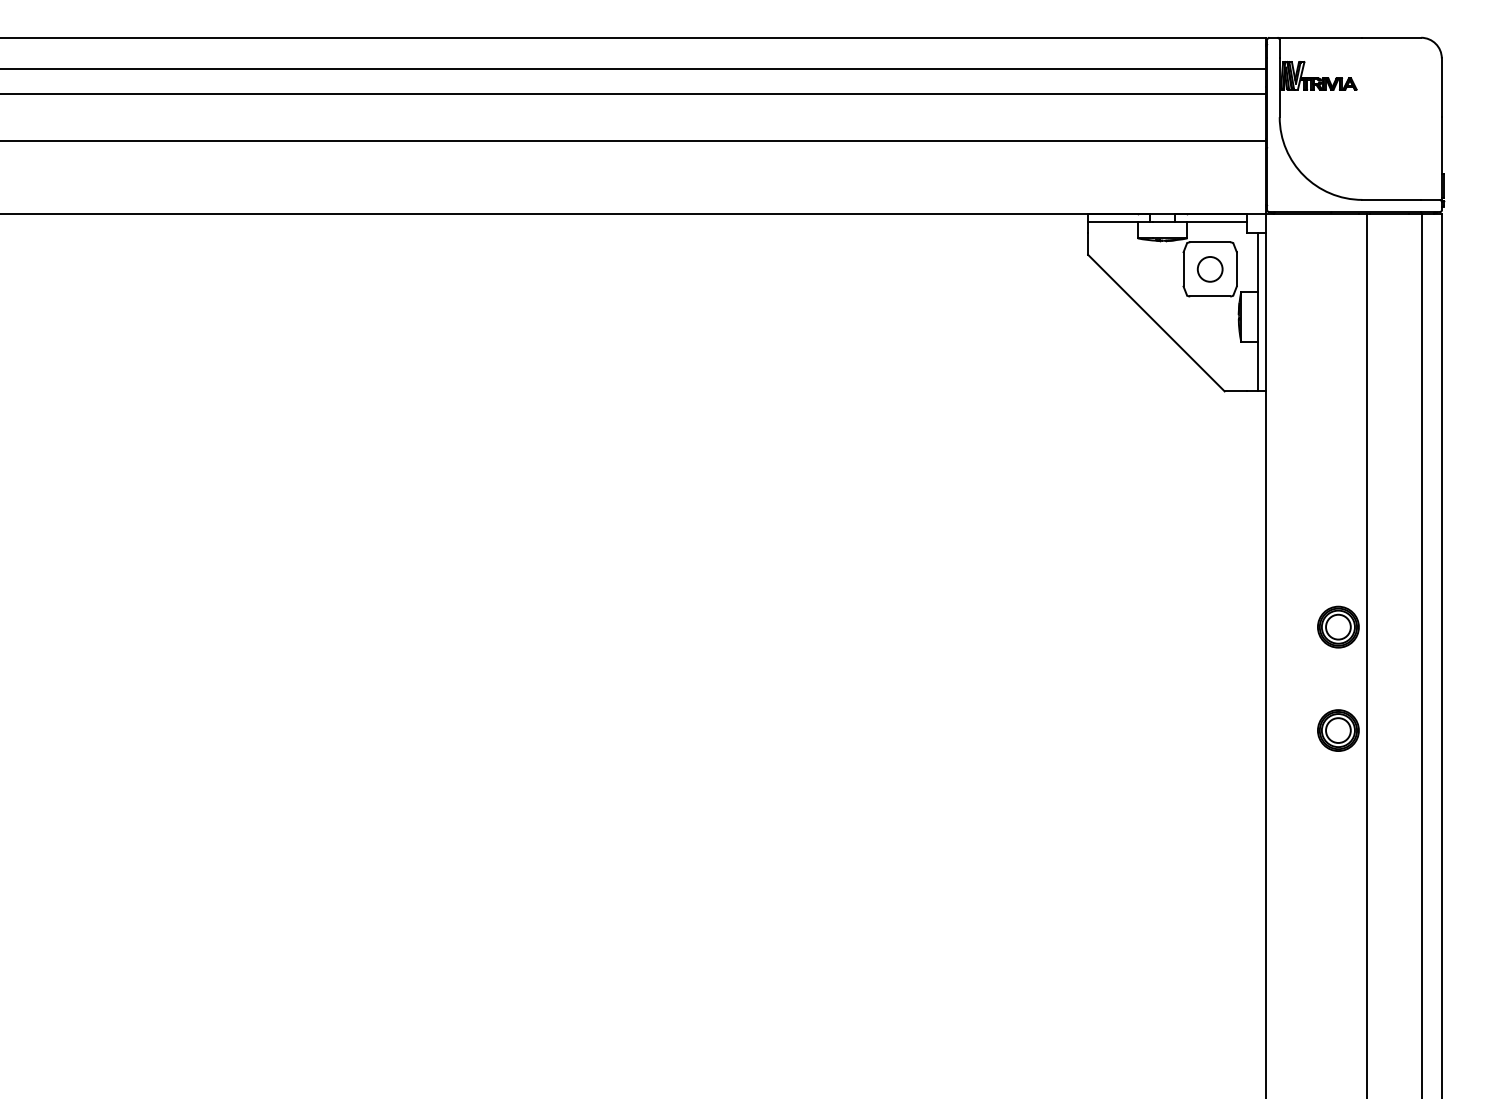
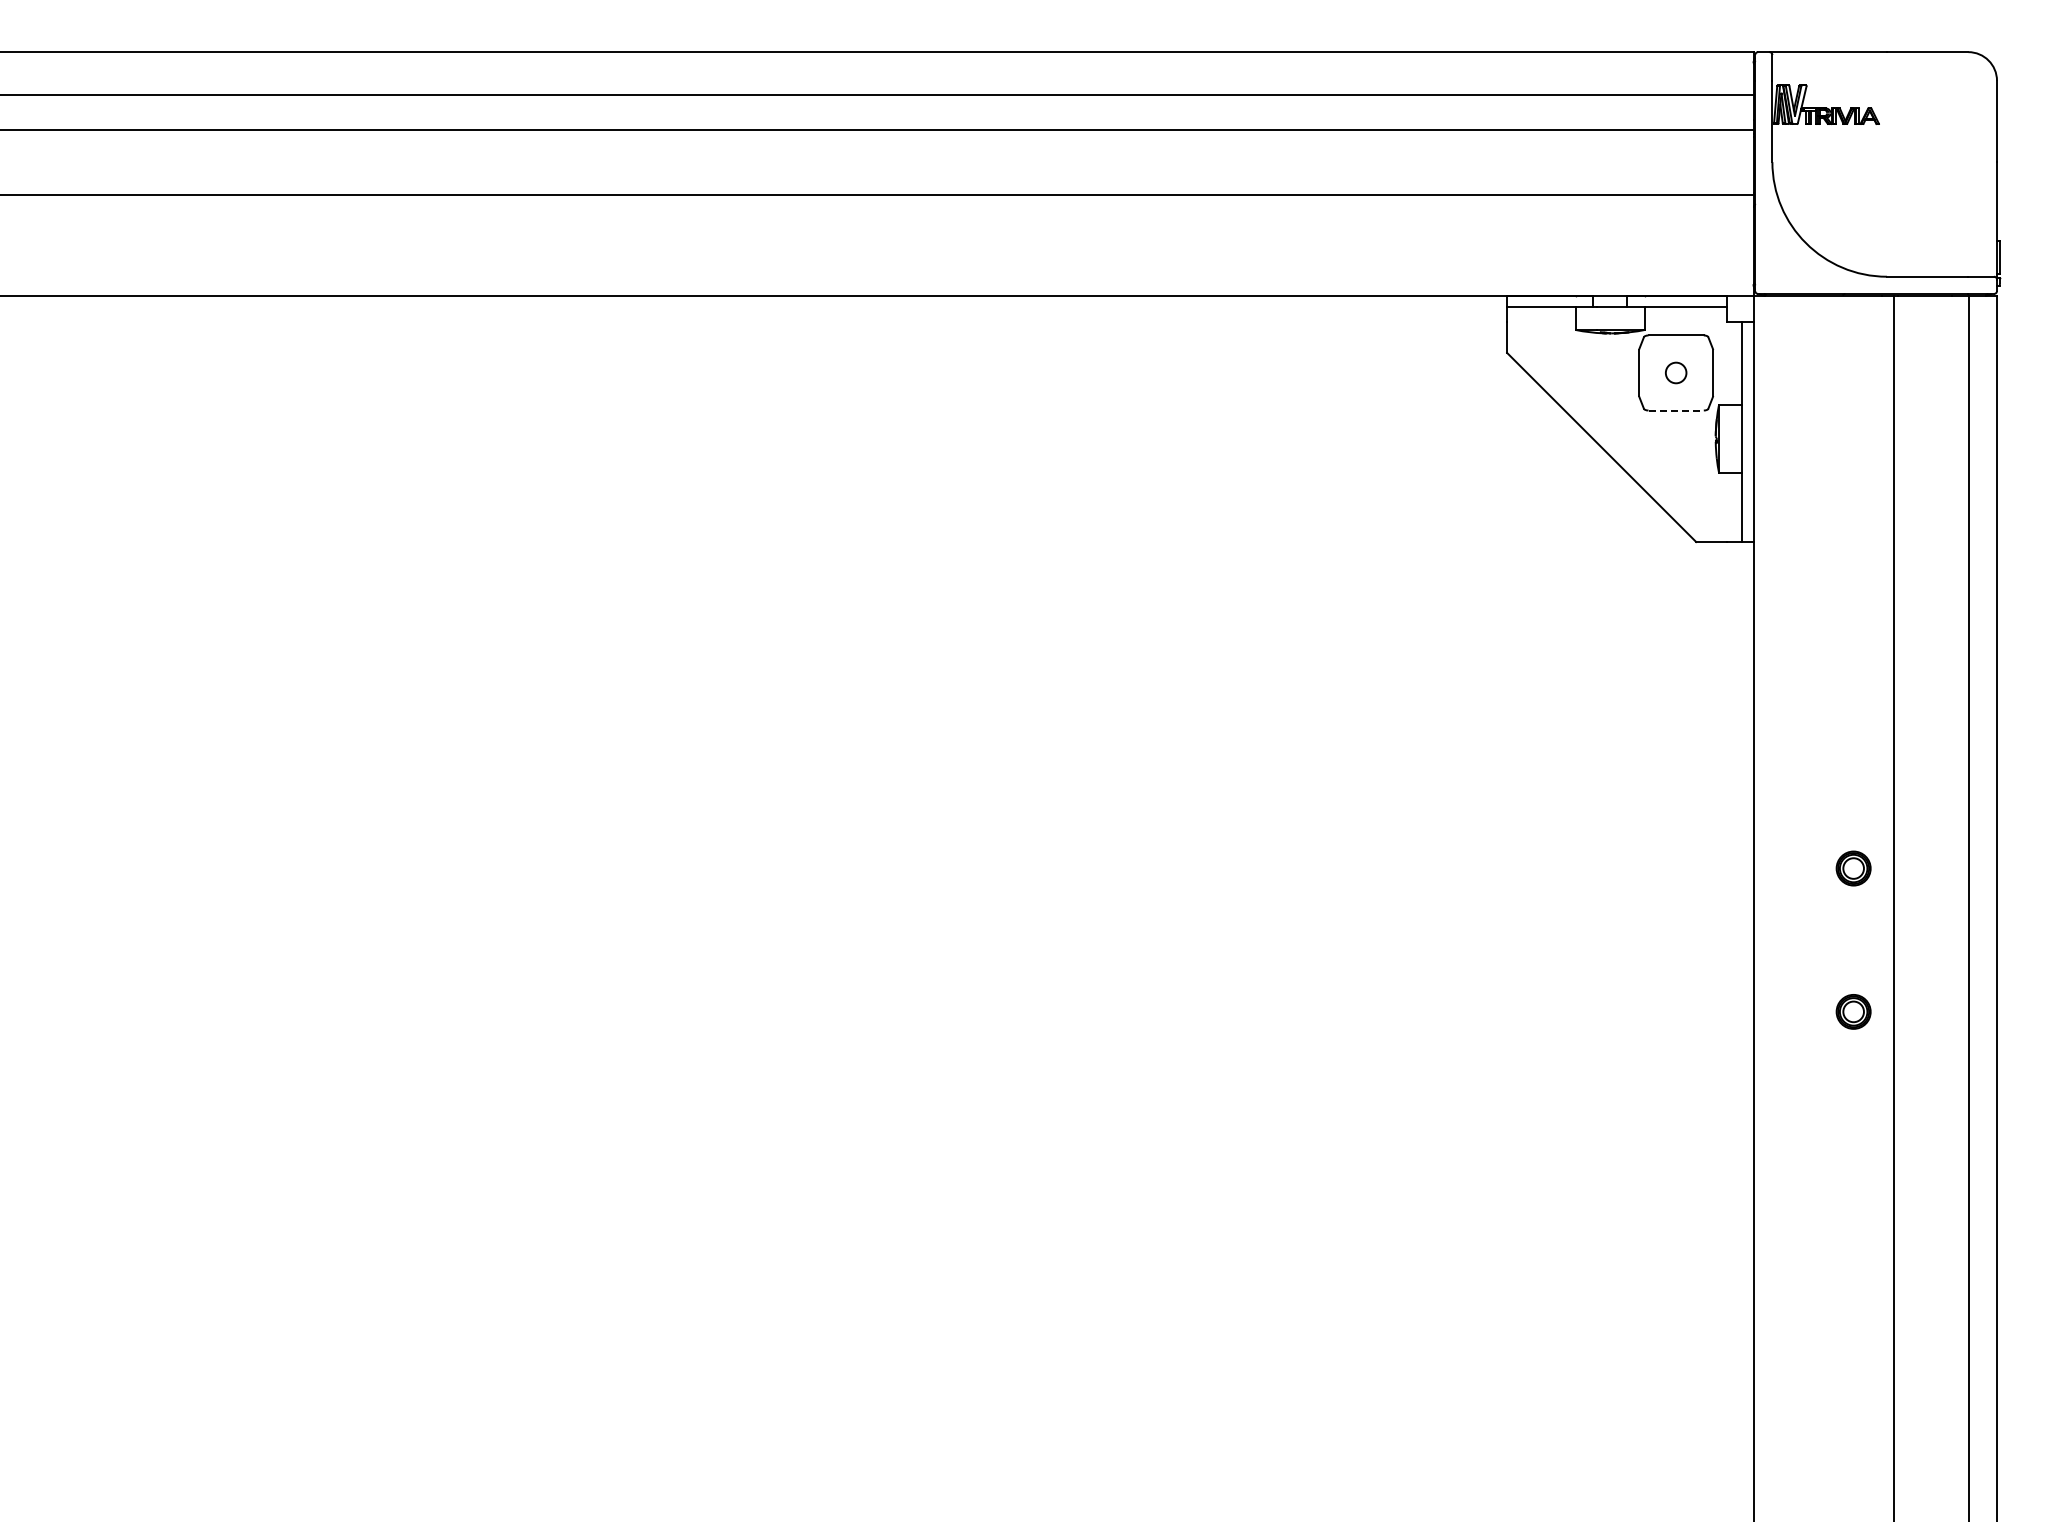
circle: (1209, 269) -> (1675, 372), size x0.6
line: (1210, 296) -> (1676, 410), solid -> dashed
part: (1338, 627) -> (1853, 868), size x0.6
part: (1338, 730) -> (1853, 1011), size x0.6

